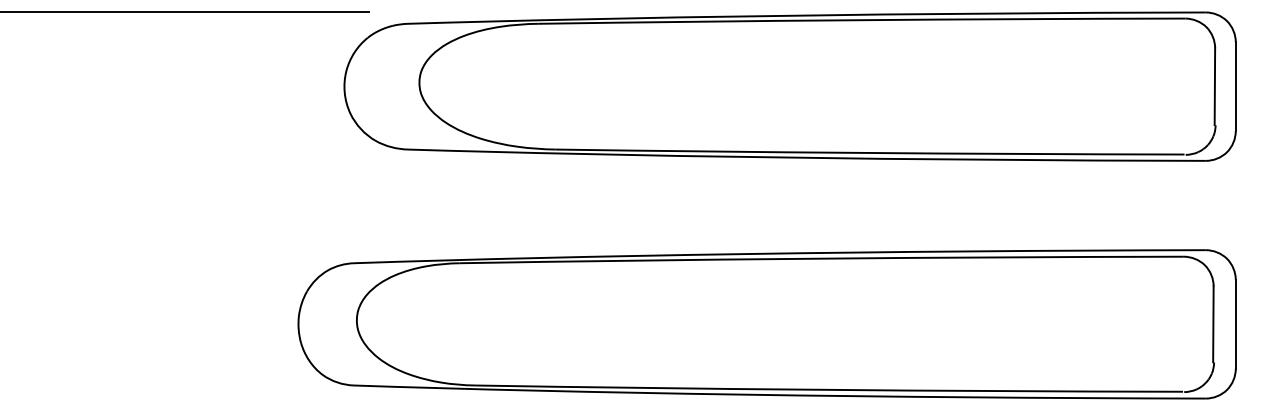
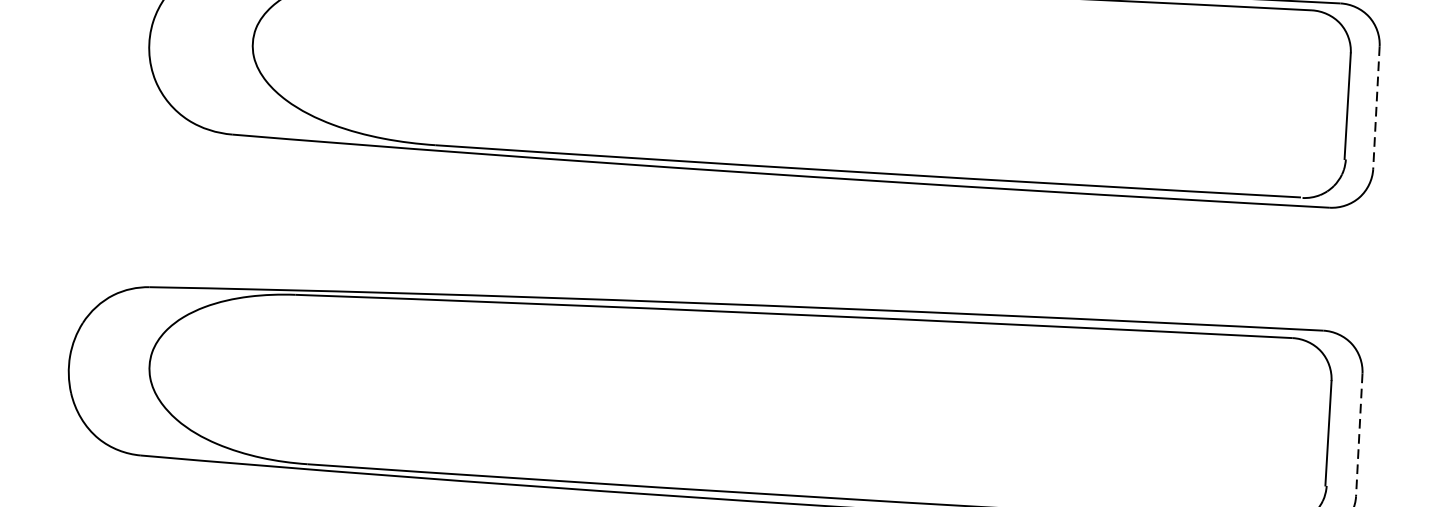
line: (1235, 86) -> (1376, 107), solid -> dashed
line: (1235, 324) -> (1358, 435), solid -> dashed

